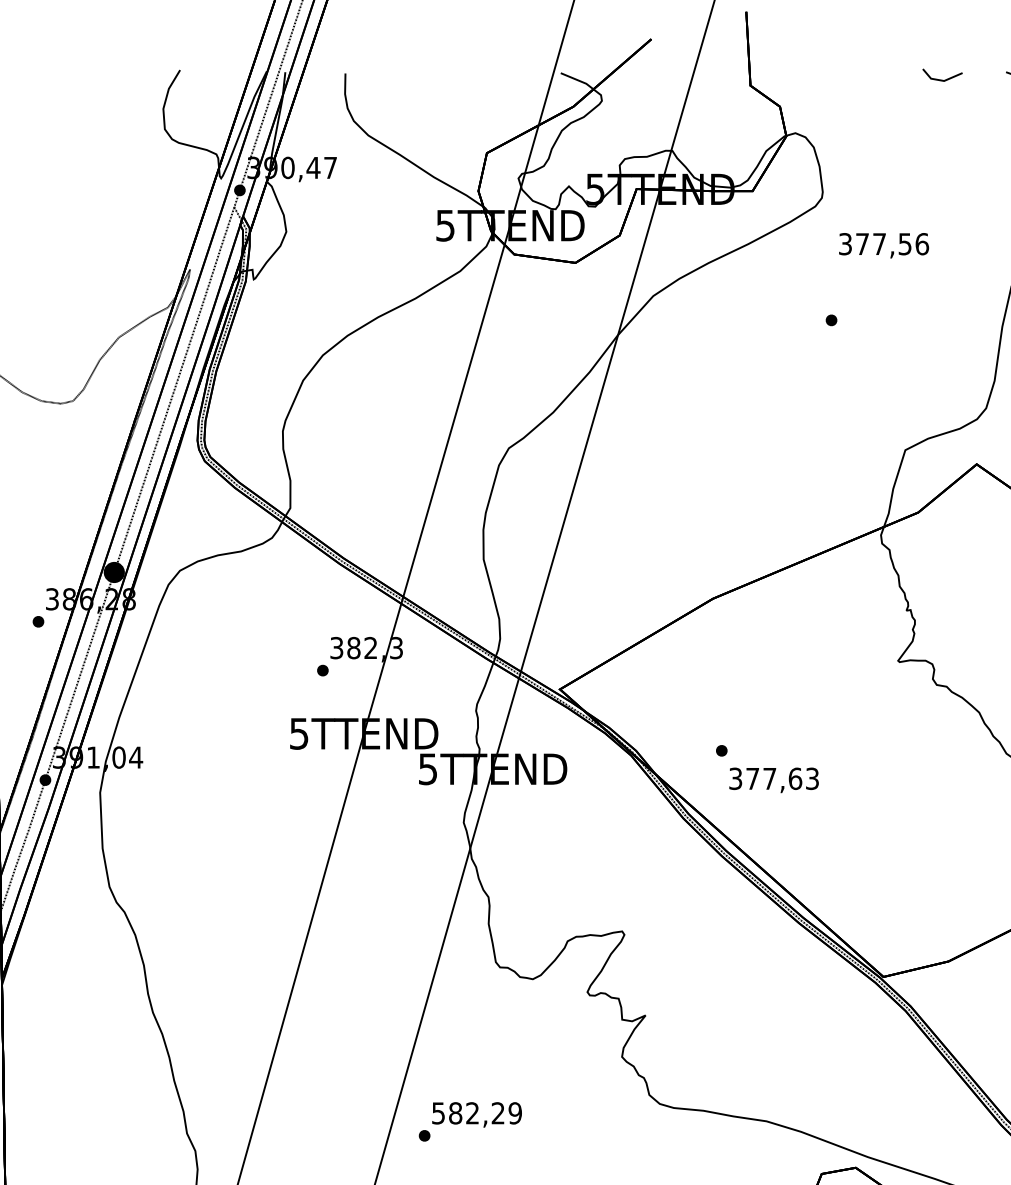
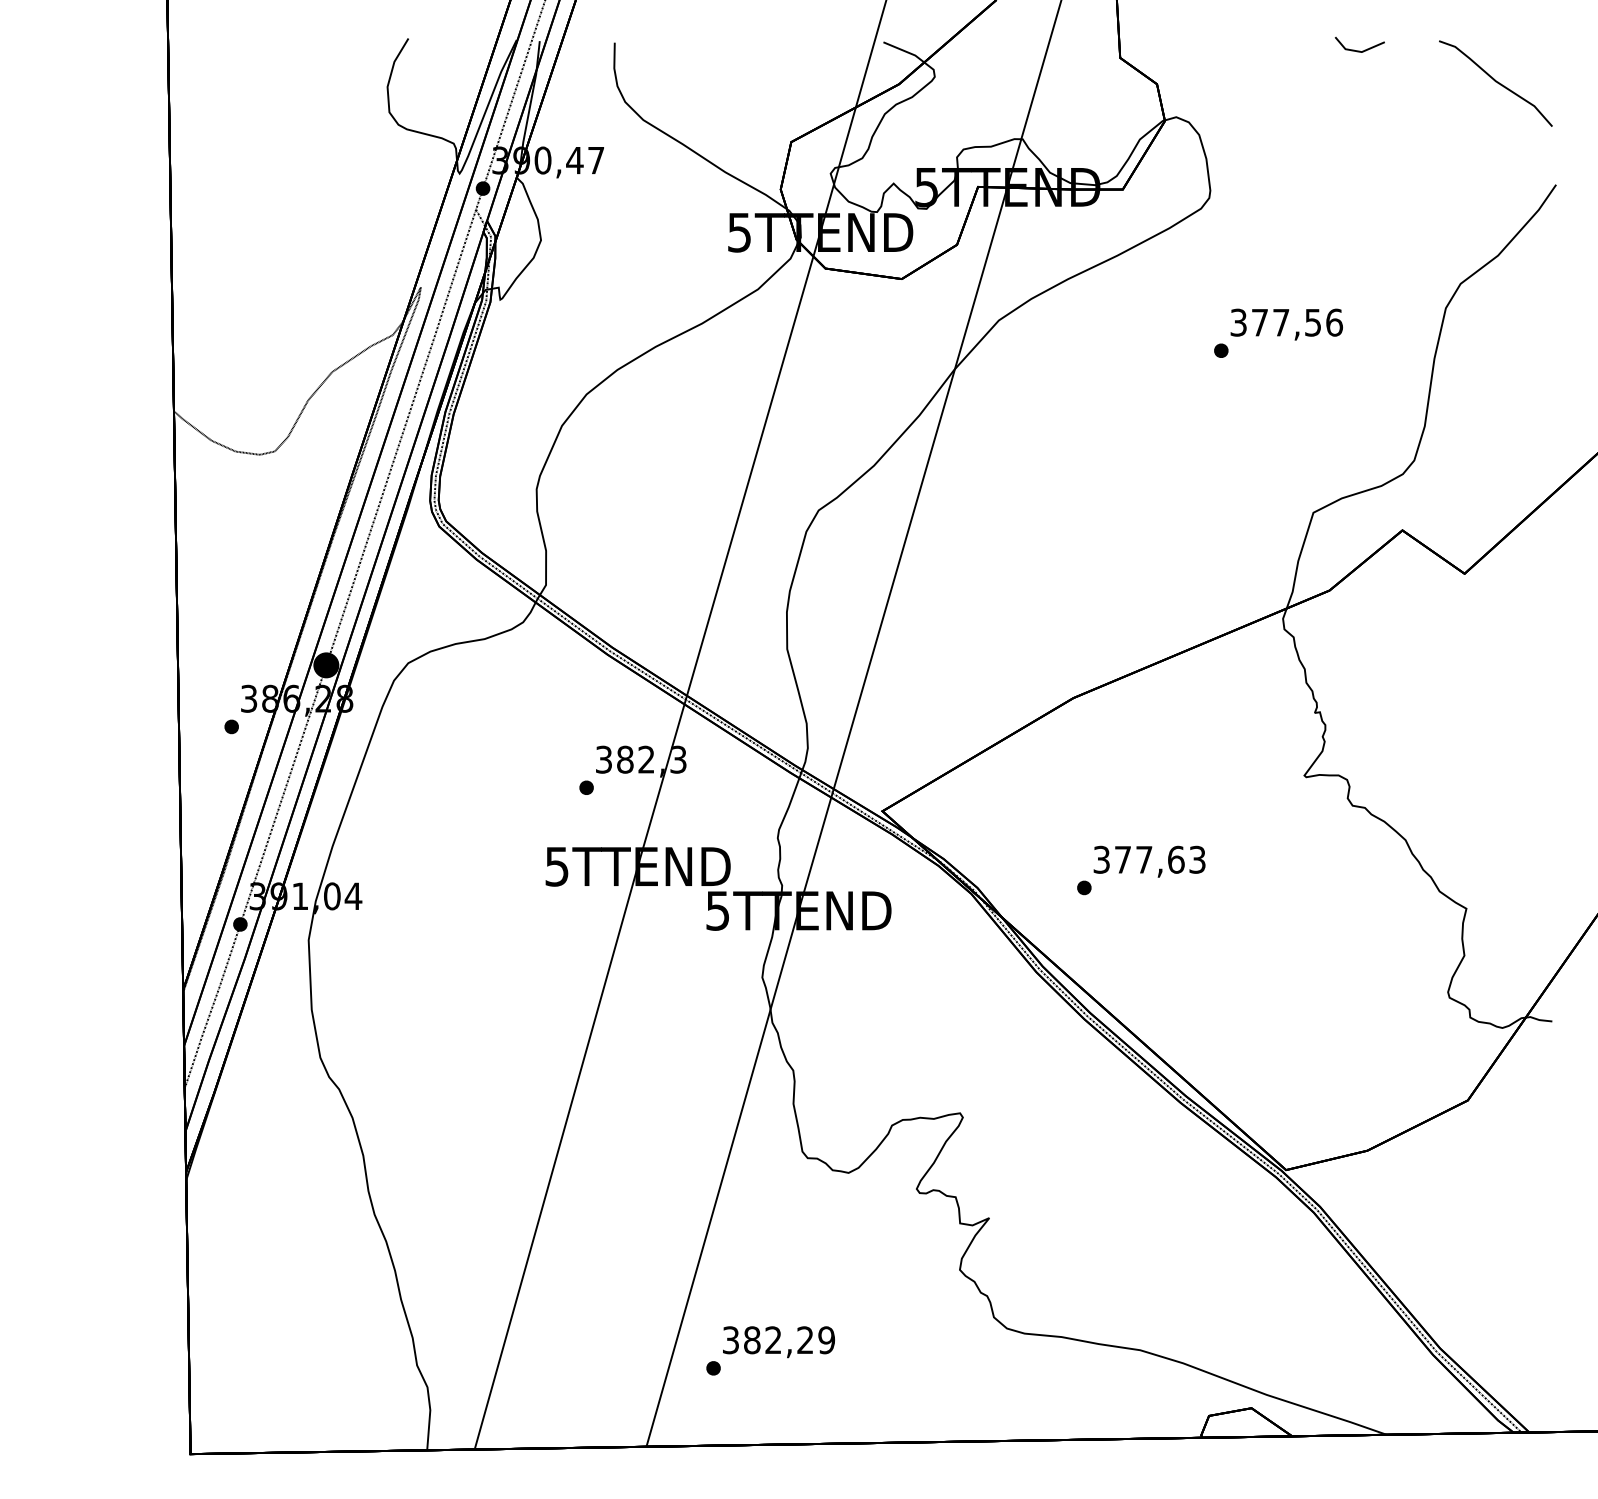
text: (883, 245) -> (1286, 324), moved
text: (773, 780) -> (1149, 861), moved
text: (438, 1112) -> (730, 1339), 582,29 -> 382,29

